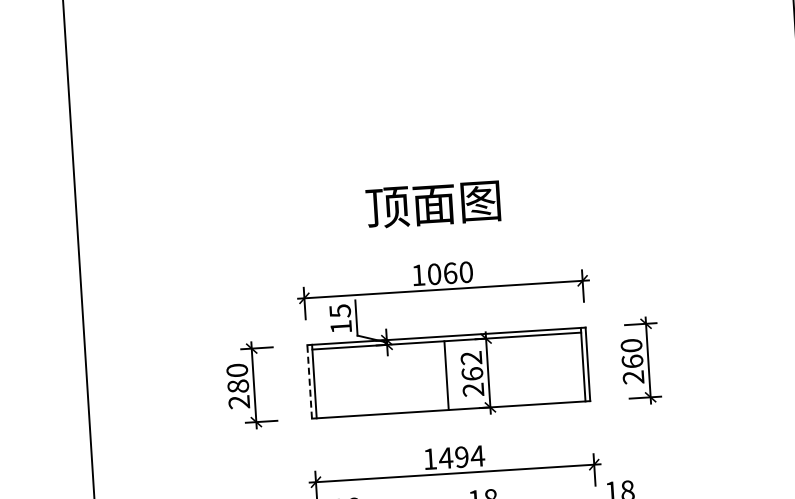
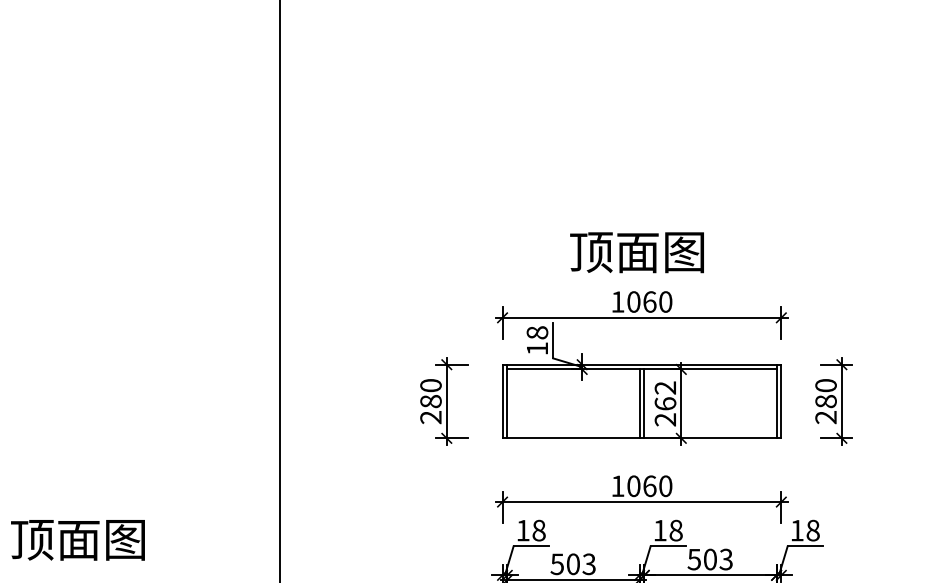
text: (432, 204) -> (636, 252), moved
text: (340, 310) -> (537, 332), 15 -> 18
text: (631, 361) -> (825, 401), 260 -> 280
line: (451, 374) -> (644, 403), added
line: (309, 381) -> (502, 401), dashed -> solid
text: (461, 457) -> (649, 486), 1494 -> 1060

